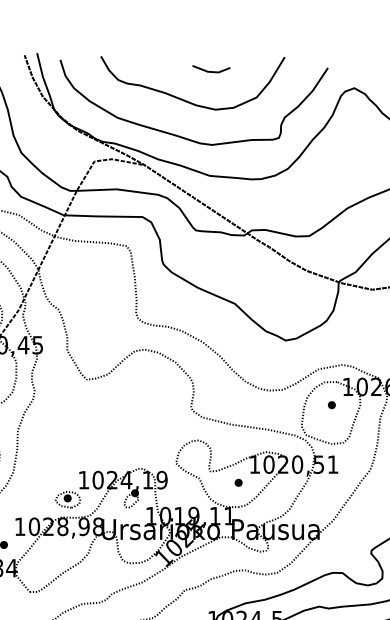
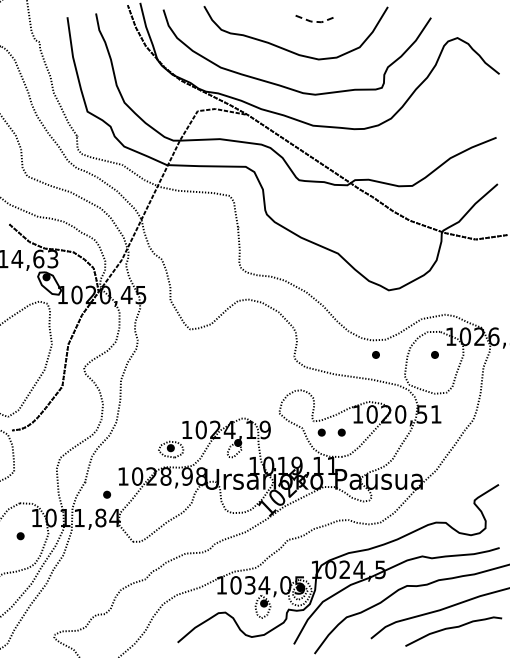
line: (211, 71) -> (314, 21), solid -> dashed
part: (272, 404) -> (375, 354), added
part: (218, 482) -> (321, 432), added

